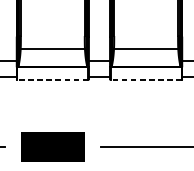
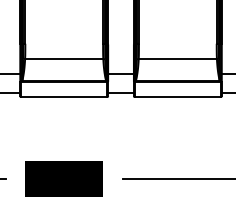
line: (52, 79) -> (63, 96), dashed -> solid
line: (145, 79) -> (177, 96), dashed -> solid

